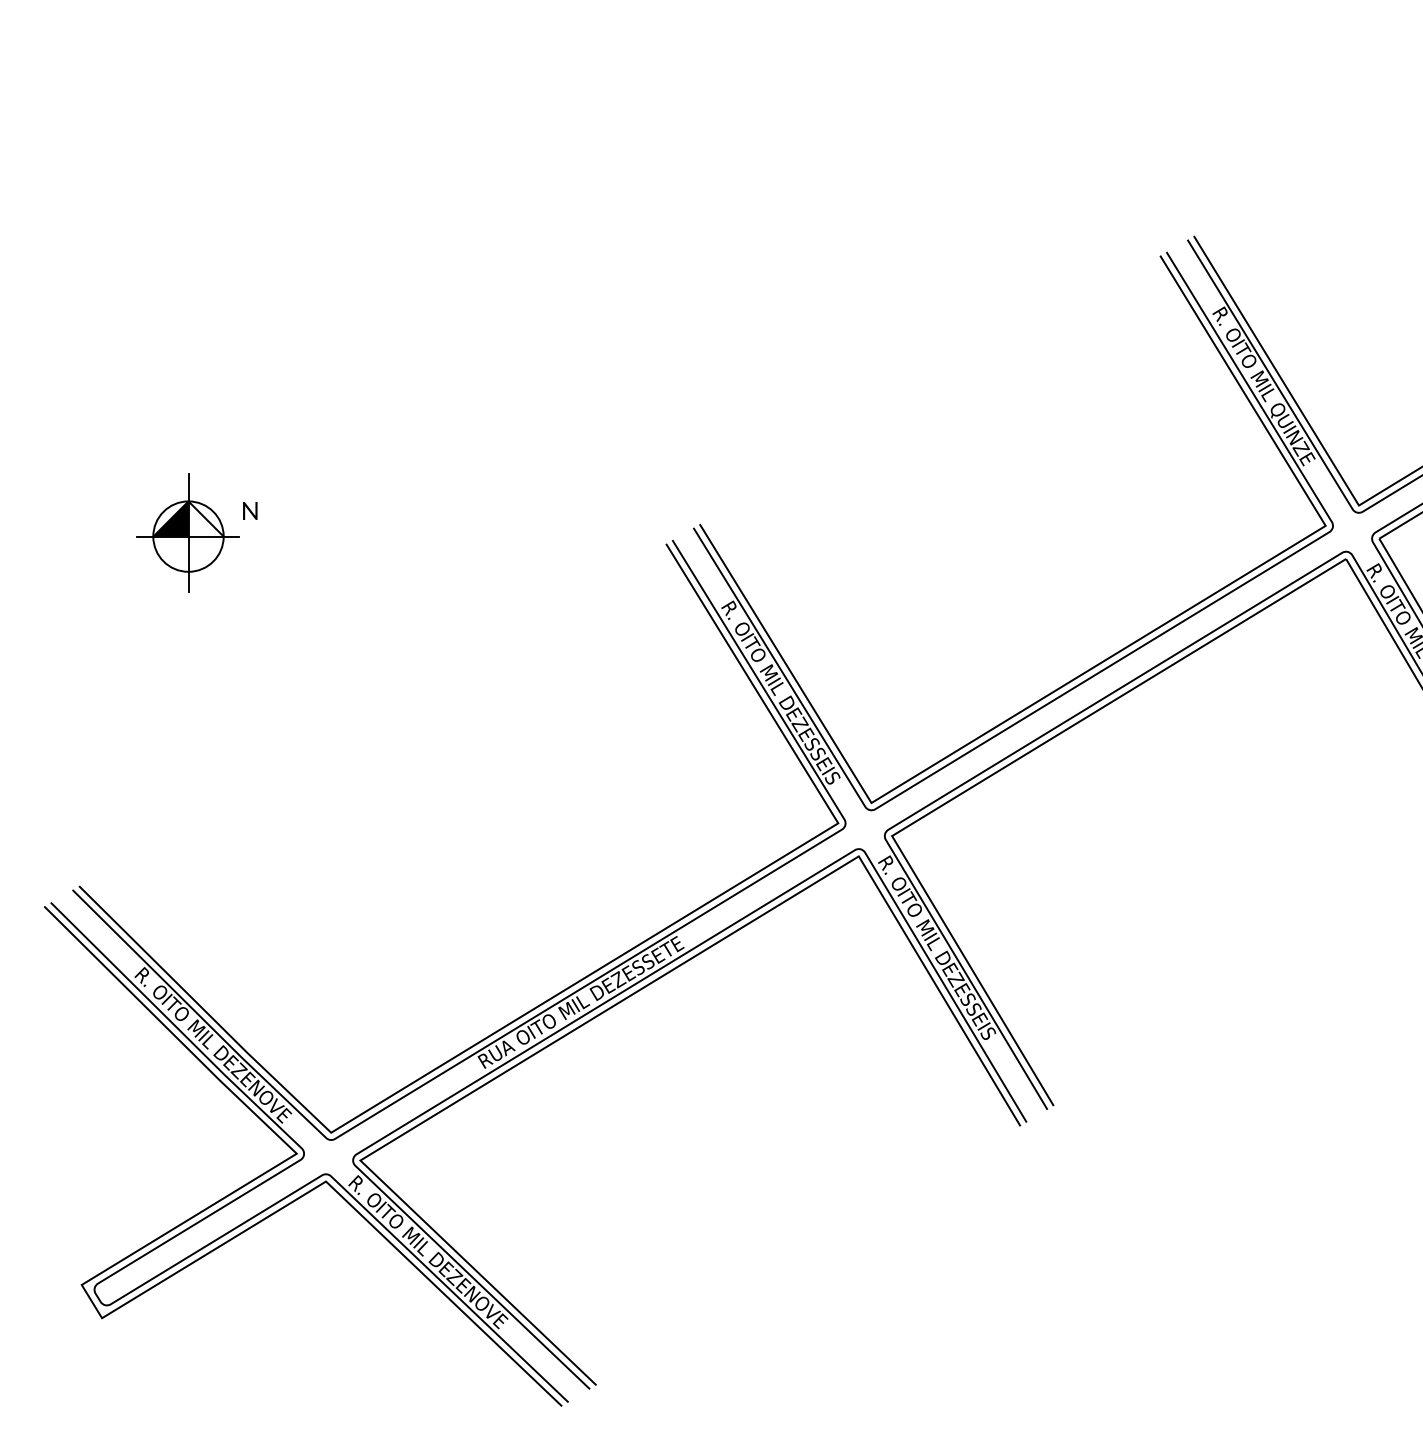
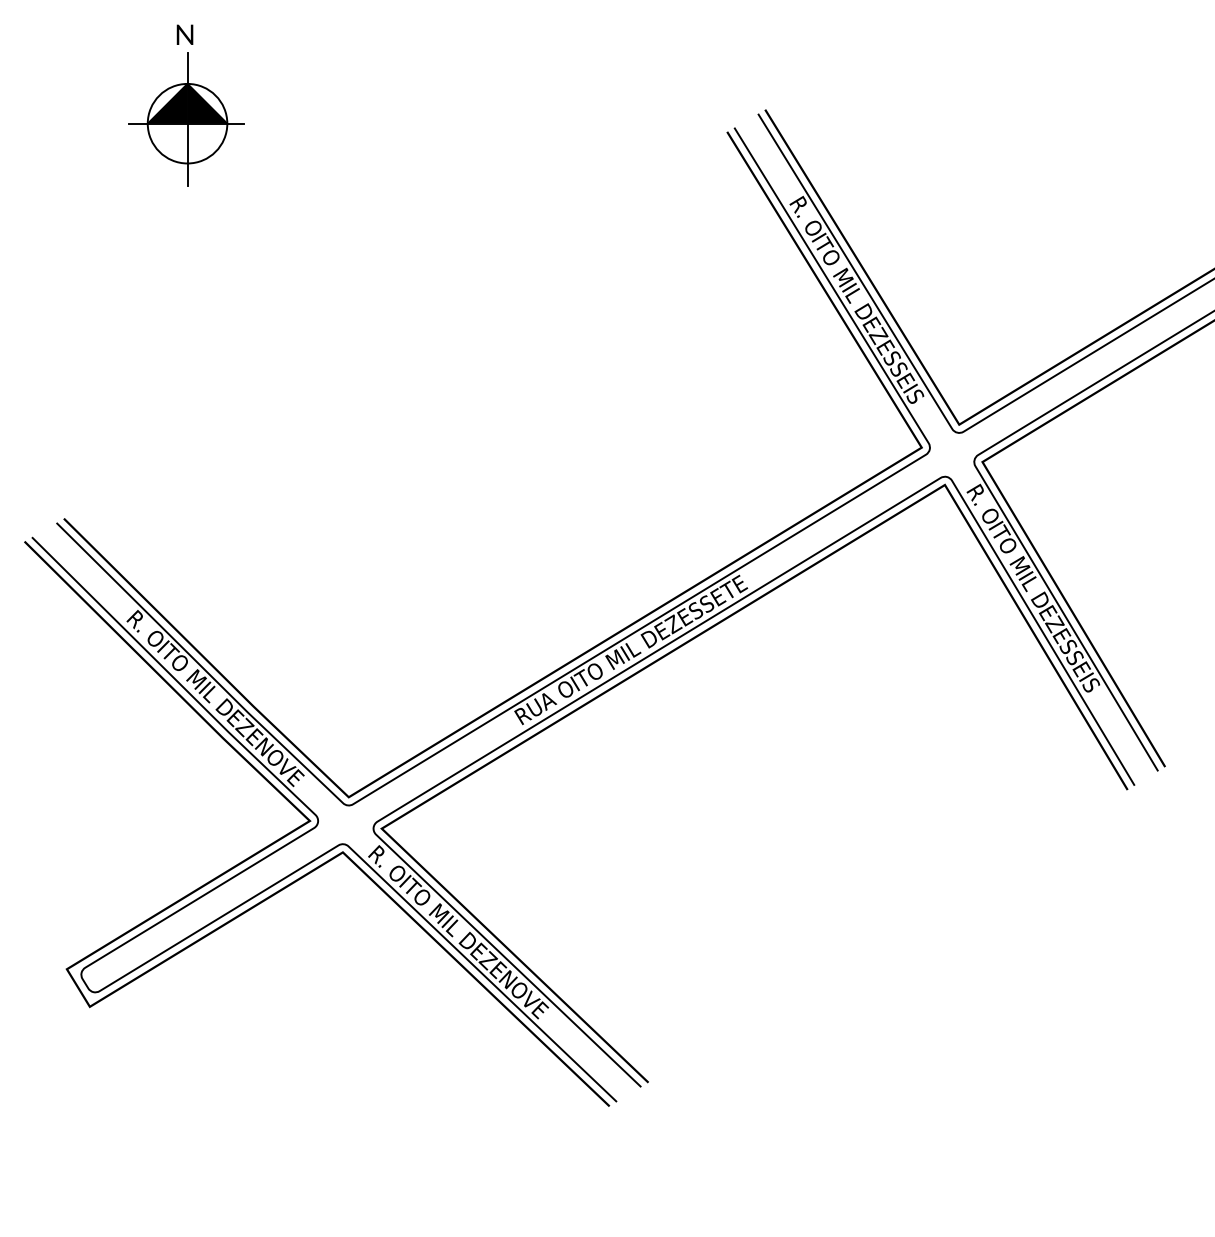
text: (250, 510) -> (185, 34), moved
fill: (205, 518) -> (206, 103), added

